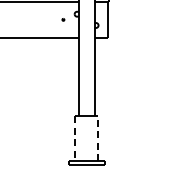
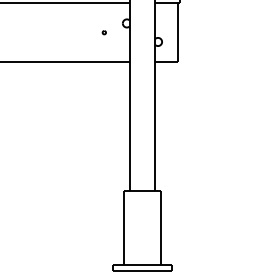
line: (75, 138) -> (124, 227), dashed -> solid
line: (98, 138) -> (162, 227), dashed -> solid

